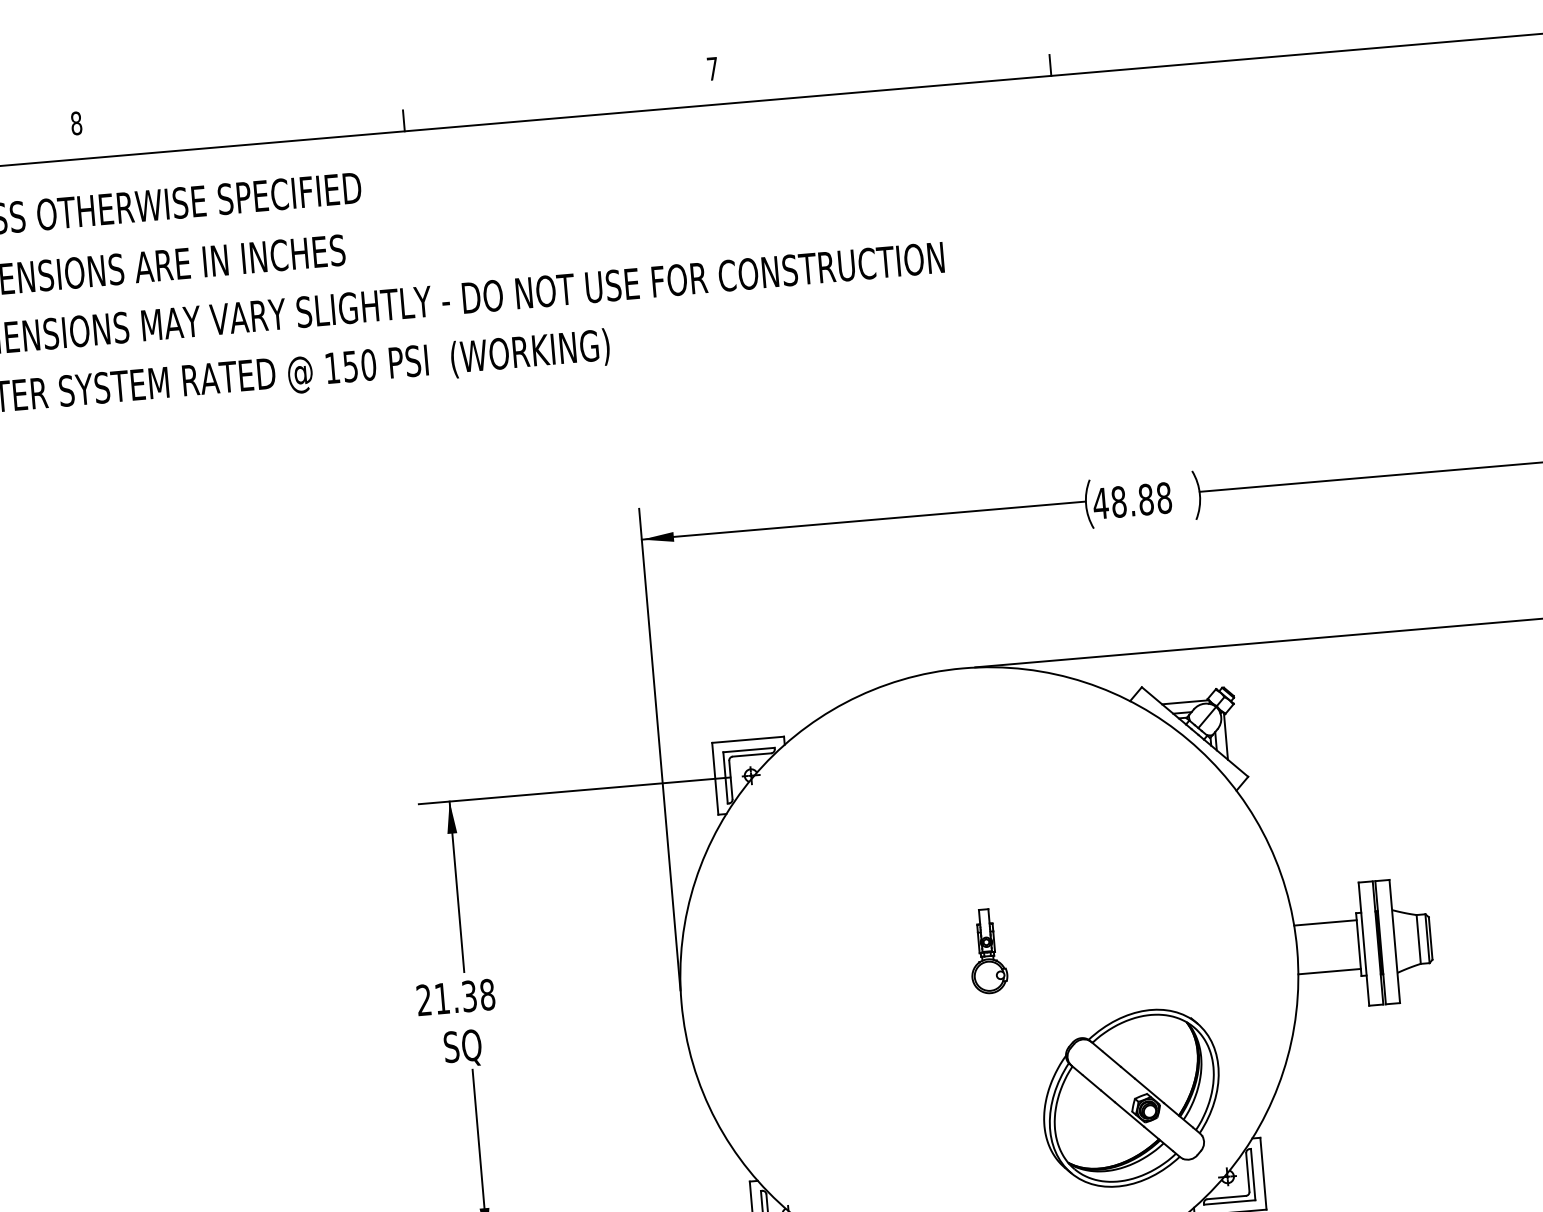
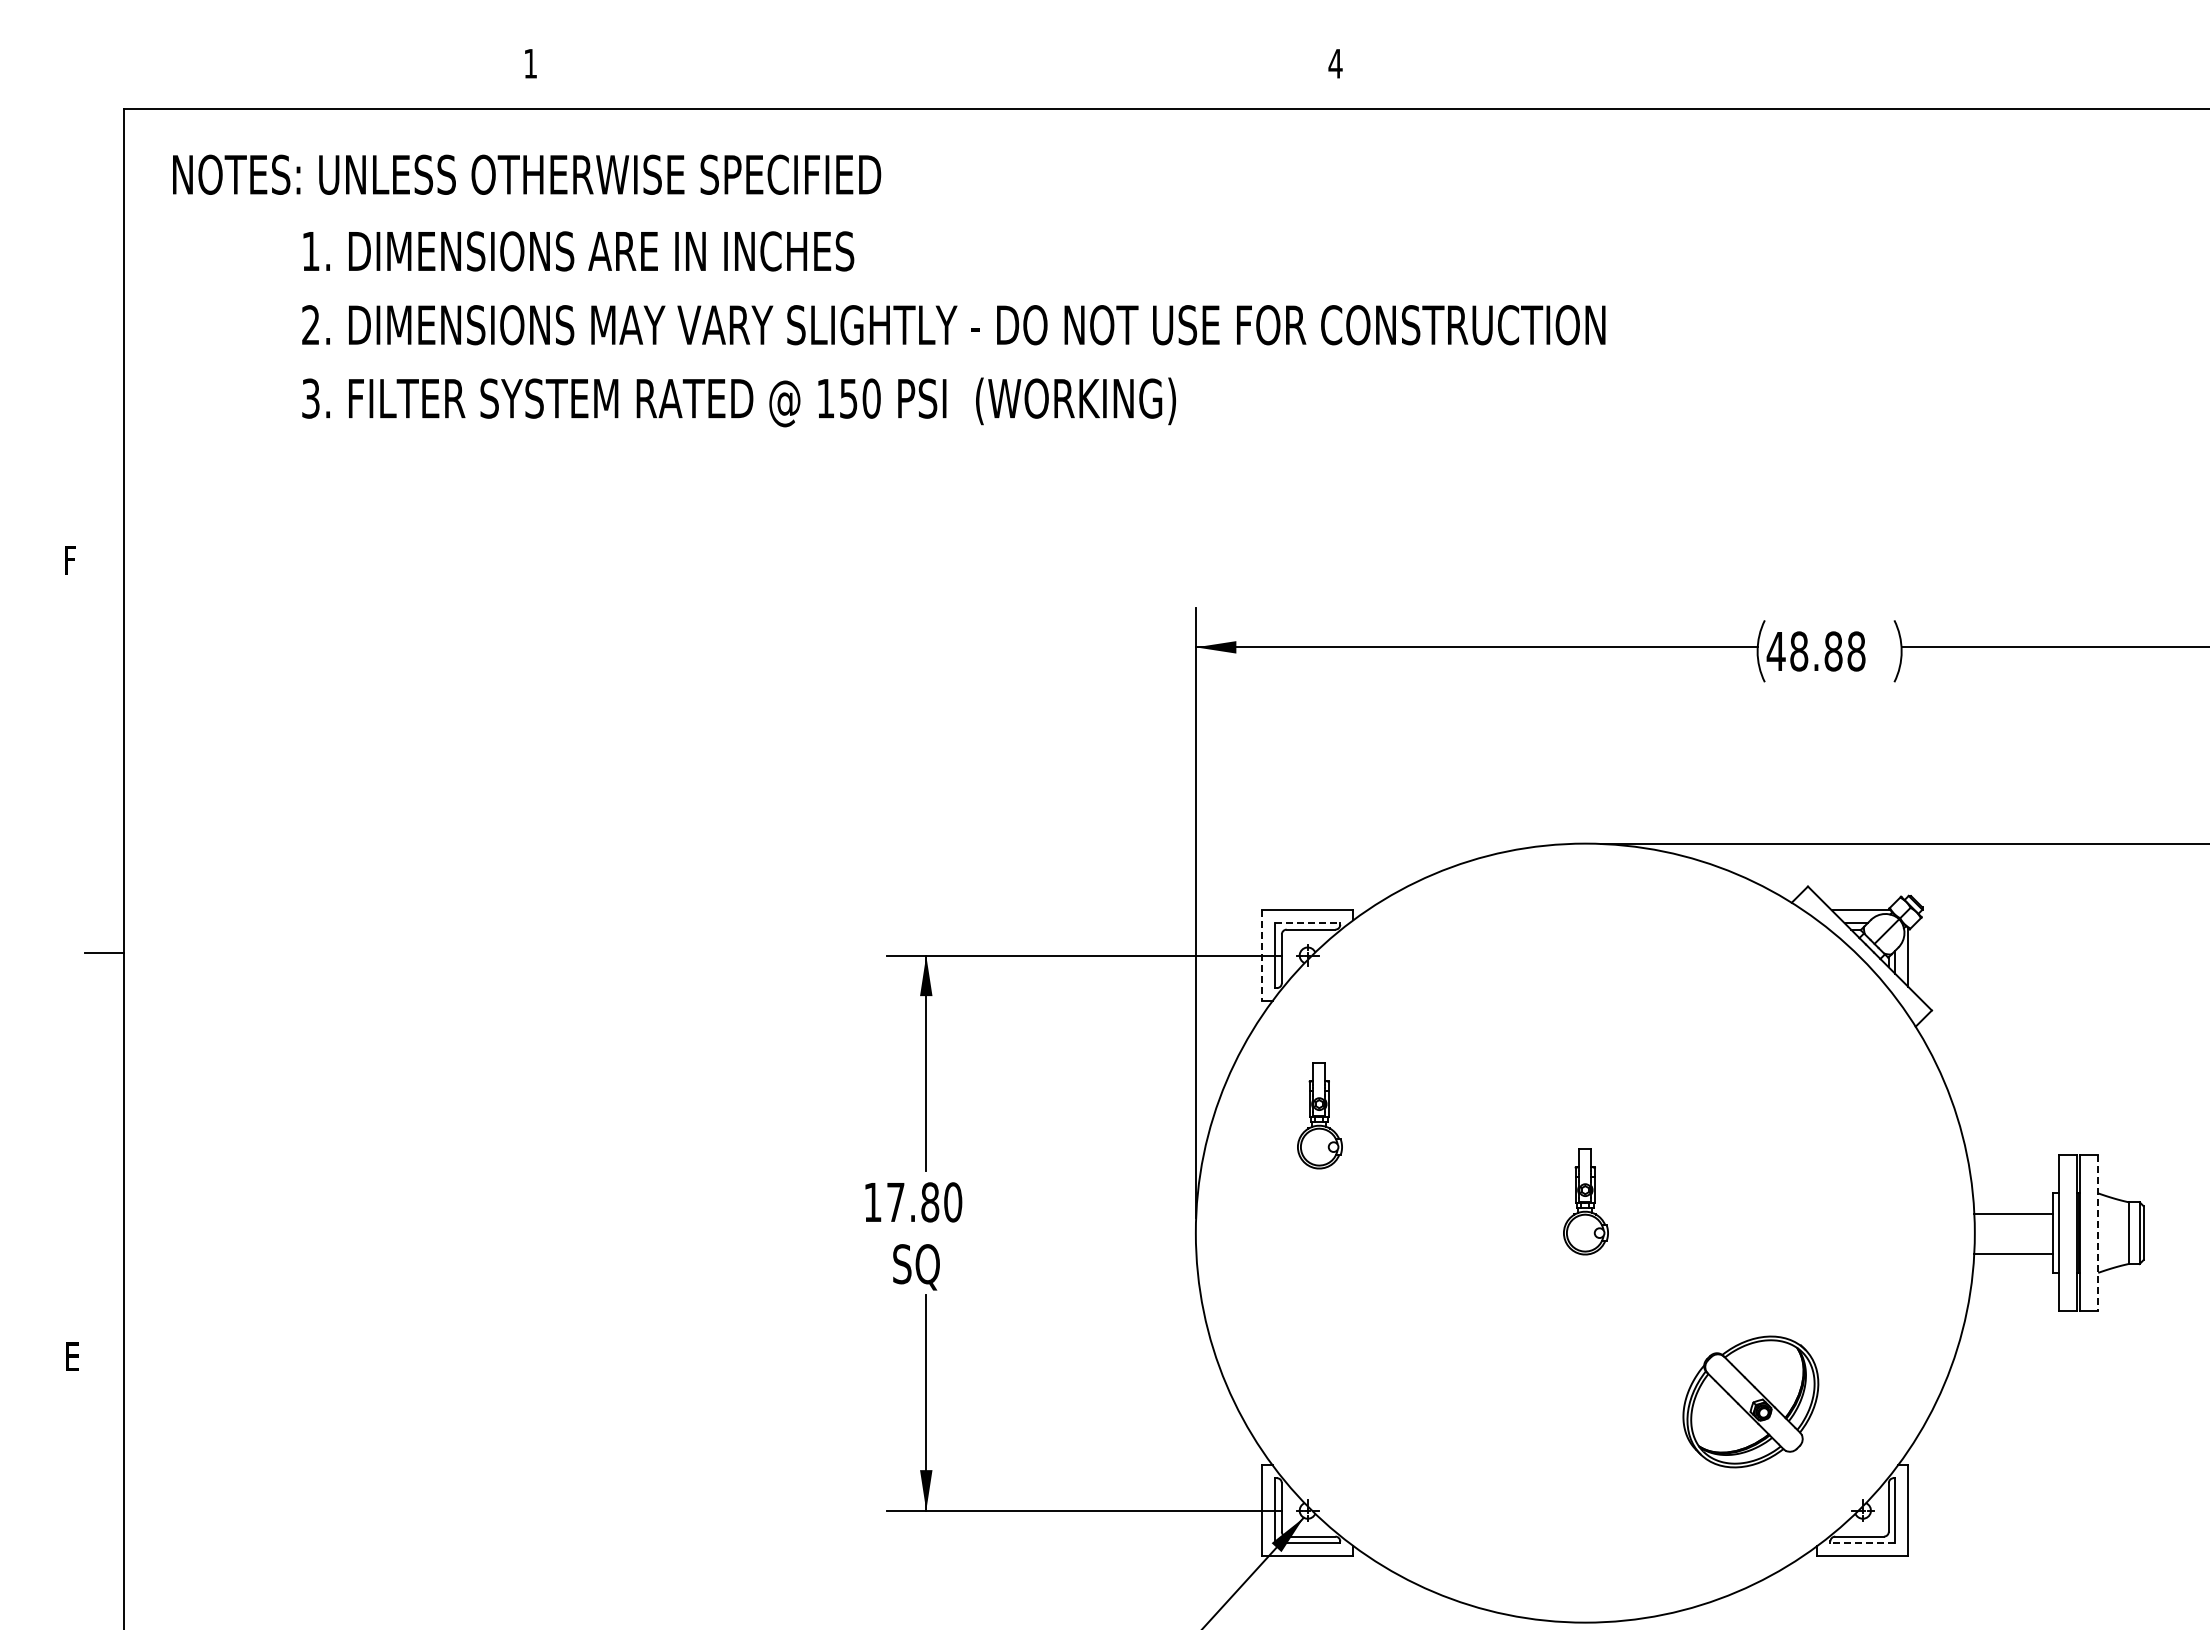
line: (1050, 65) -> (1760, 95), removed
text: (712, 68) -> (1335, 63), 7 -> 4
line: (404, 120) -> (942, 95), removed
text: (76, 123) -> (530, 63), 8 -> 1
line: (749, 750) -> (1308, 923), solid -> dashed
line: (715, 779) -> (1262, 956), solid -> dashed
part: (771, 901) -> (1319, 1115), added
line: (1324, 923) -> (2012, 1254), moved
line: (1394, 941) -> (2098, 1233), solid -> dashed
line: (1329, 971) -> (2012, 1213), moved
text: (456, 997) -> (913, 1202), 21.38 -> 17.80
part: (1131, 1098) -> (1750, 1401), size x0.6
line: (1229, 1202) -> (1862, 1543), solid -> dashed

